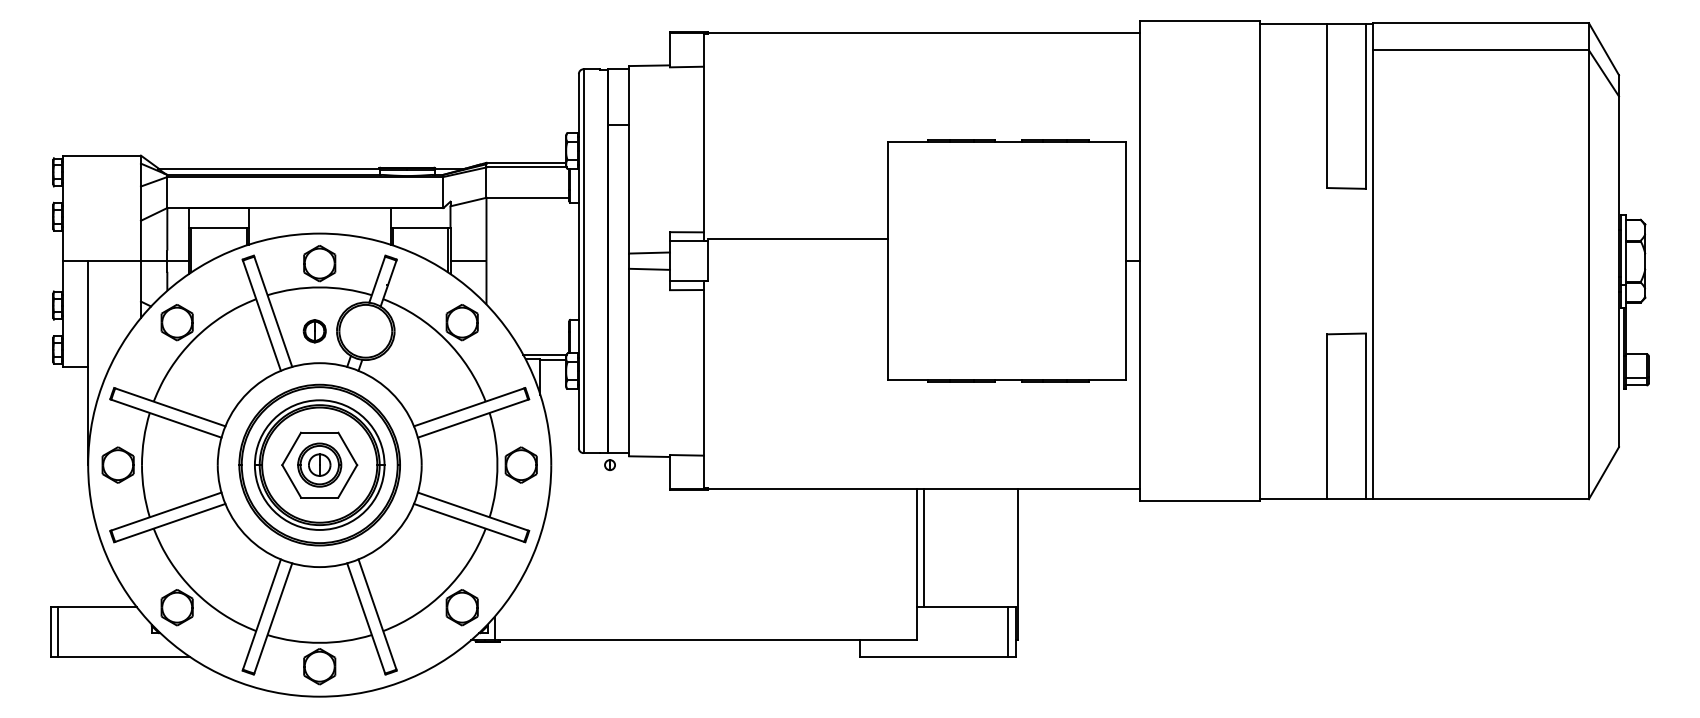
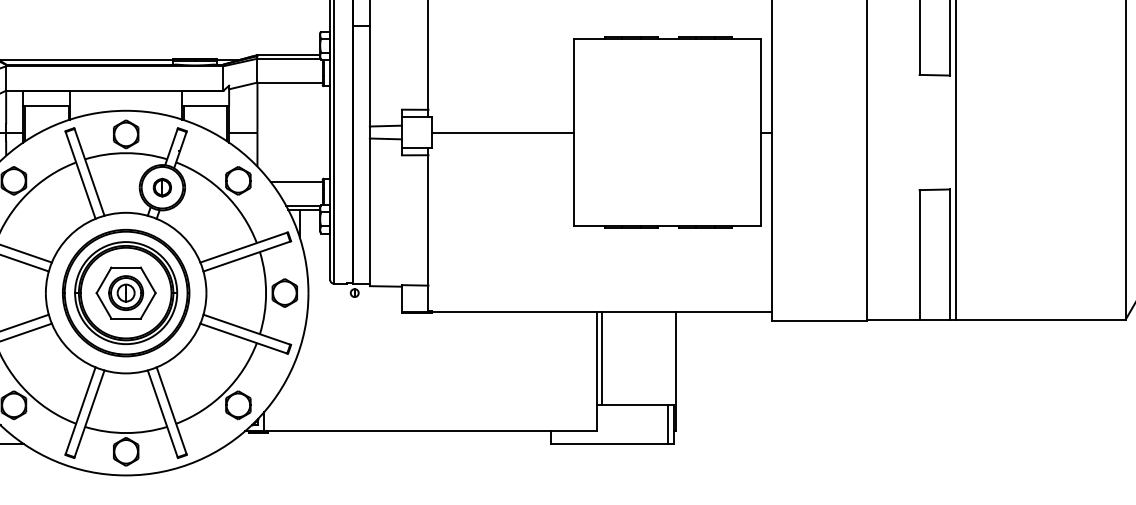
line: (798, 239) -> (503, 132), moved
line: (536, 324) -> (296, 182), added
part: (314, 331) -> (162, 187), moved

